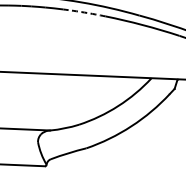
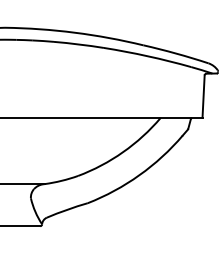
arc: (84, 12) -> (79, 44), dashed -> solid

